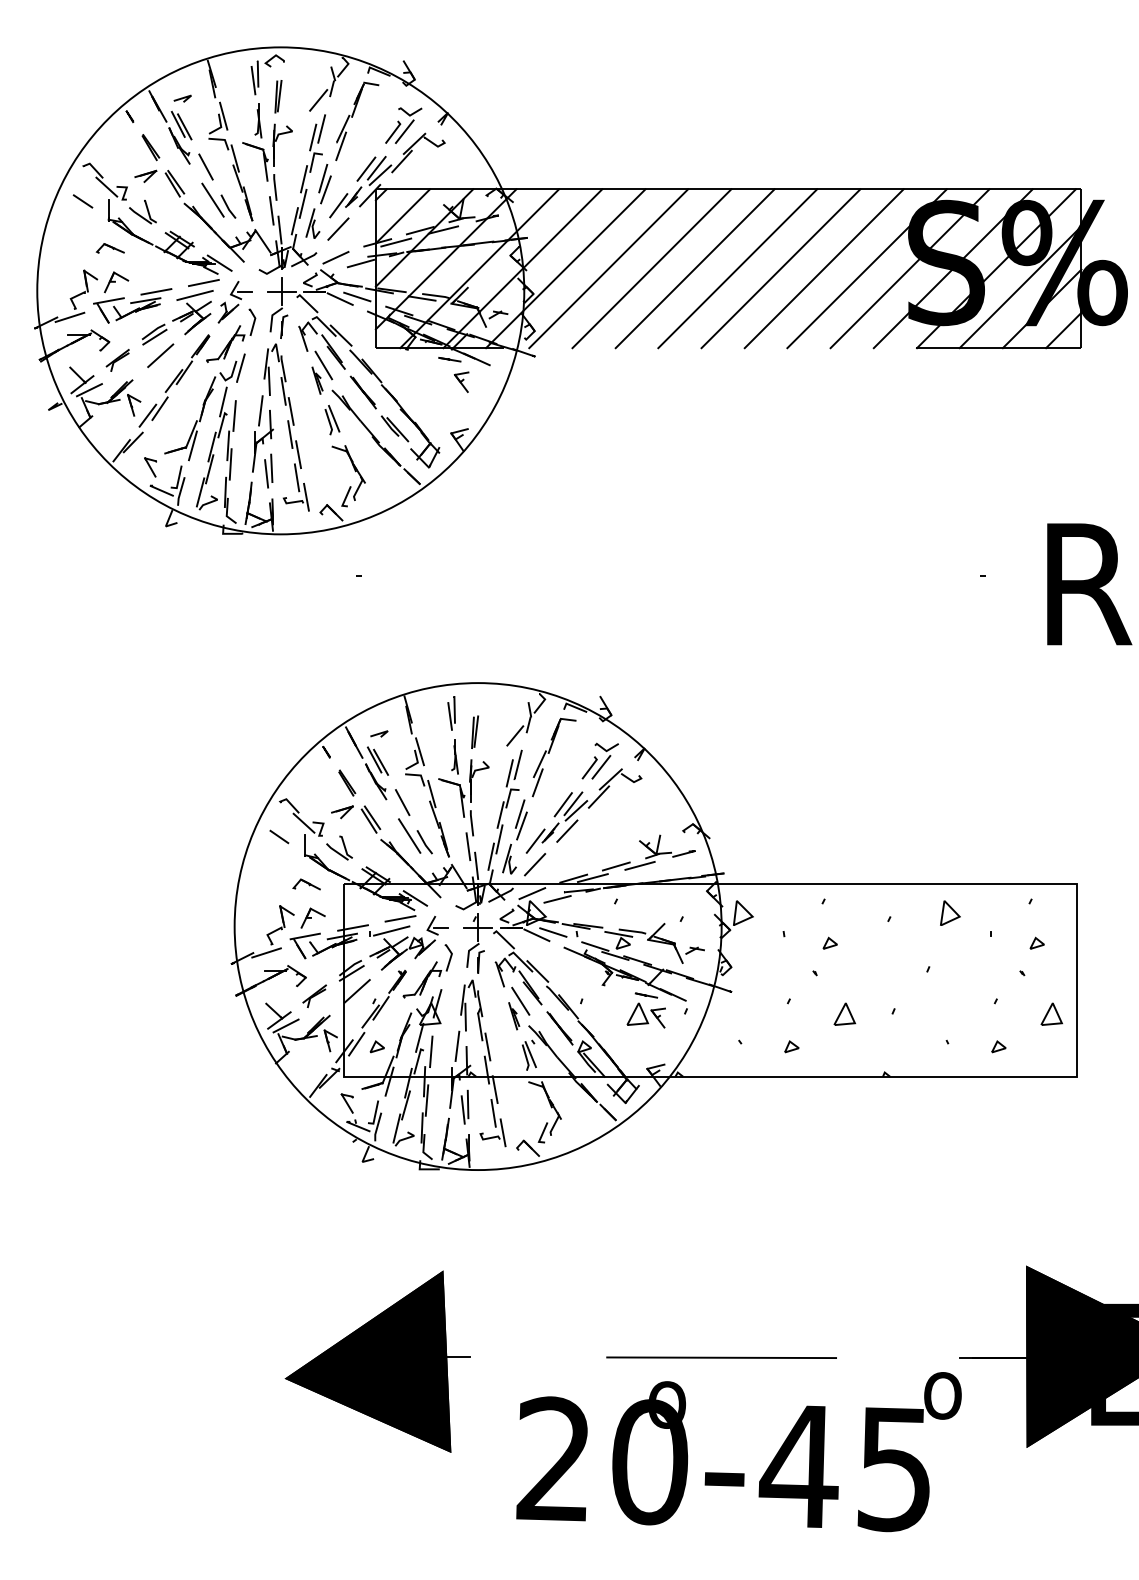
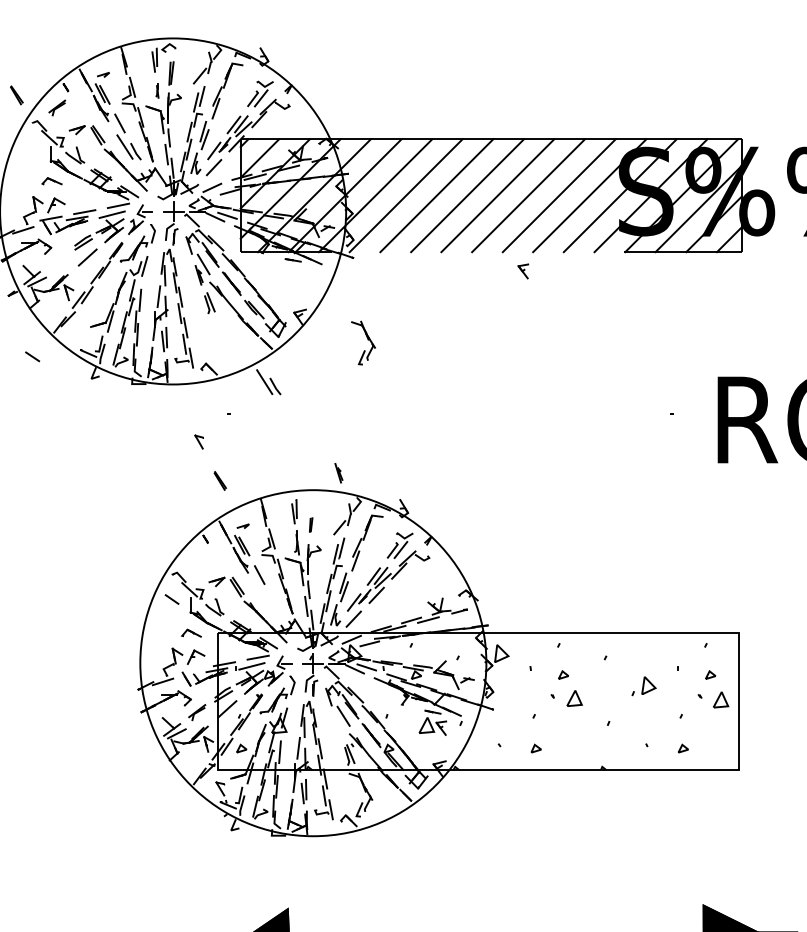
part: (258, 120) -> (157, 90), size x0.6
part: (150, 147) -> (16, 95), moved
line: (82, 201) -> (32, 356), moved
part: (117, 360) -> (57, 108), moved
part: (461, 381) -> (523, 270), moved
part: (150, 467) -> (199, 442), moved
part: (355, 472) -> (368, 340), moved
part: (474, 731) -> (310, 524), size x0.6
part: (347, 782) -> (220, 480), moved
part: (415, 836) -> (268, 382), moved
line: (952, 910) -> (650, 683), moved
line: (304, 936) -> (189, 670), removed
line: (842, 1011) -> (572, 696), moved
line: (1049, 1011) -> (719, 697), moved
part: (514, 1016) -> (339, 473), moved

